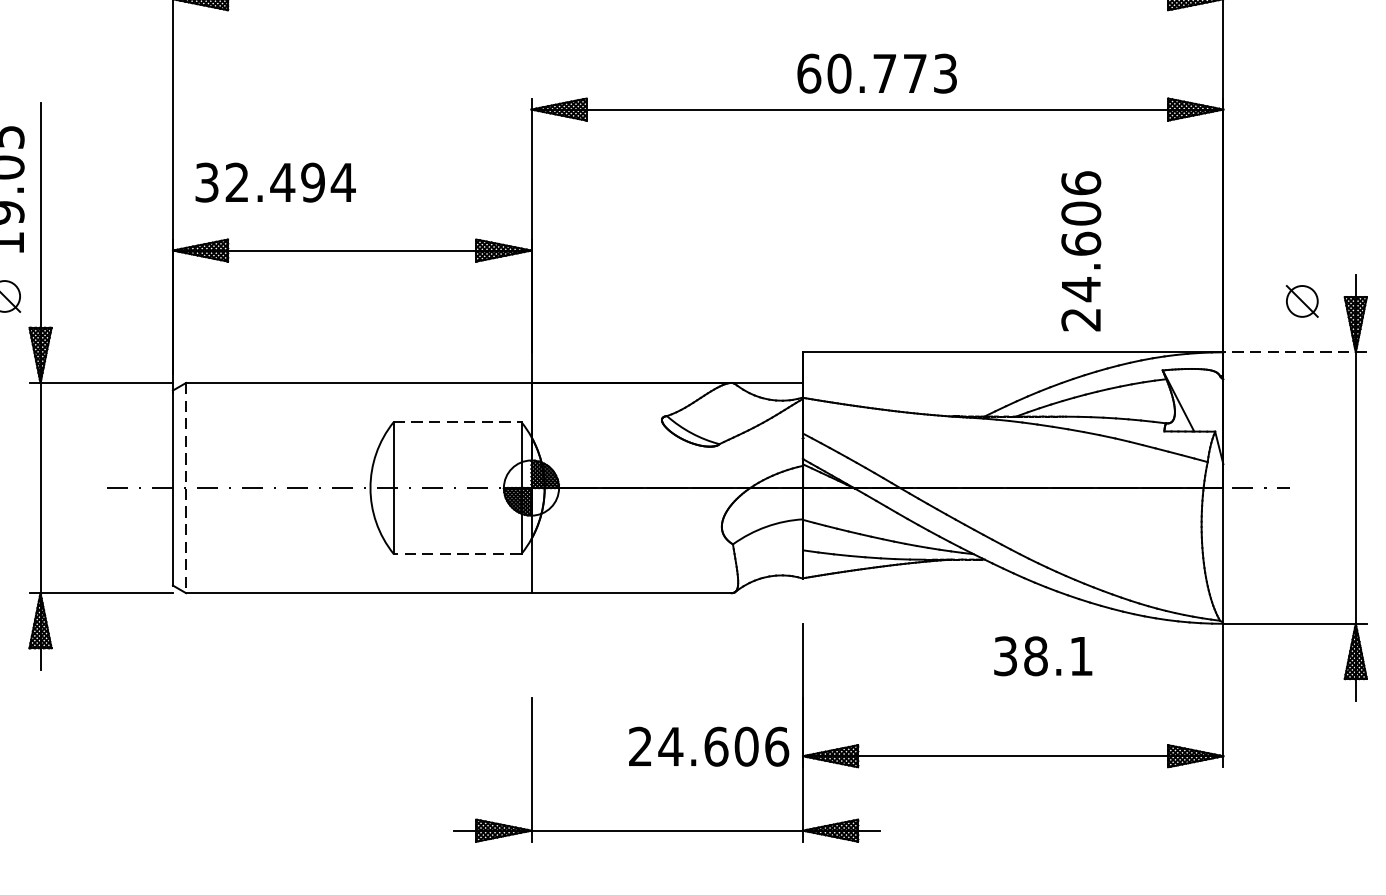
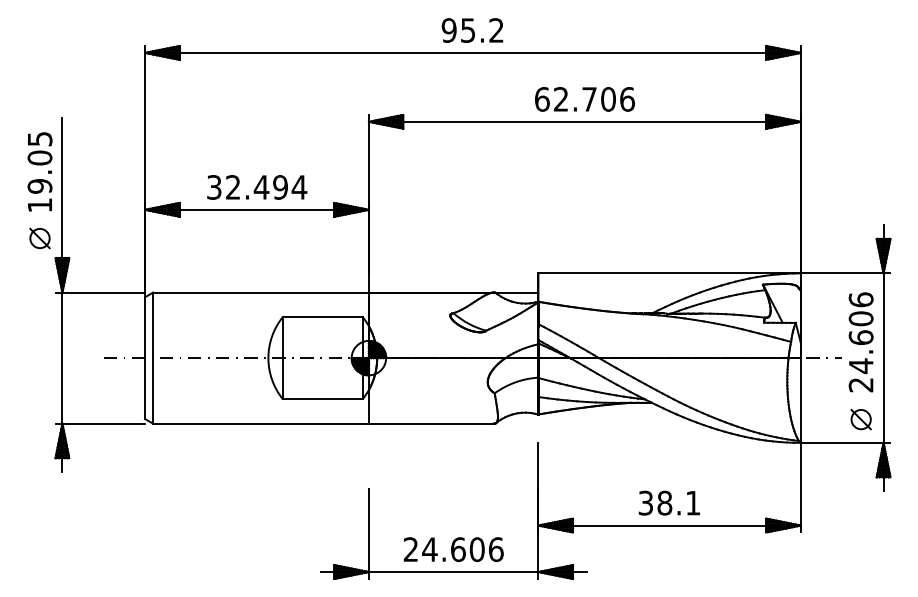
text: (891, 73) -> (593, 99), 60.773 -> 62.706
text: (276, 182) -> (257, 187), moved
text: (1080, 251) -> (860, 342), moved
part: (1301, 301) -> (860, 419), moved
line: (1294, 352) -> (845, 273), dashed -> solid
line: (457, 422) -> (322, 317), dashed -> solid
line: (186, 488) -> (153, 358), dashed -> solid
line: (457, 554) -> (322, 399), dashed -> solid
text: (1041, 655) -> (668, 502), moved
text: (708, 746) -> (453, 549), moved

